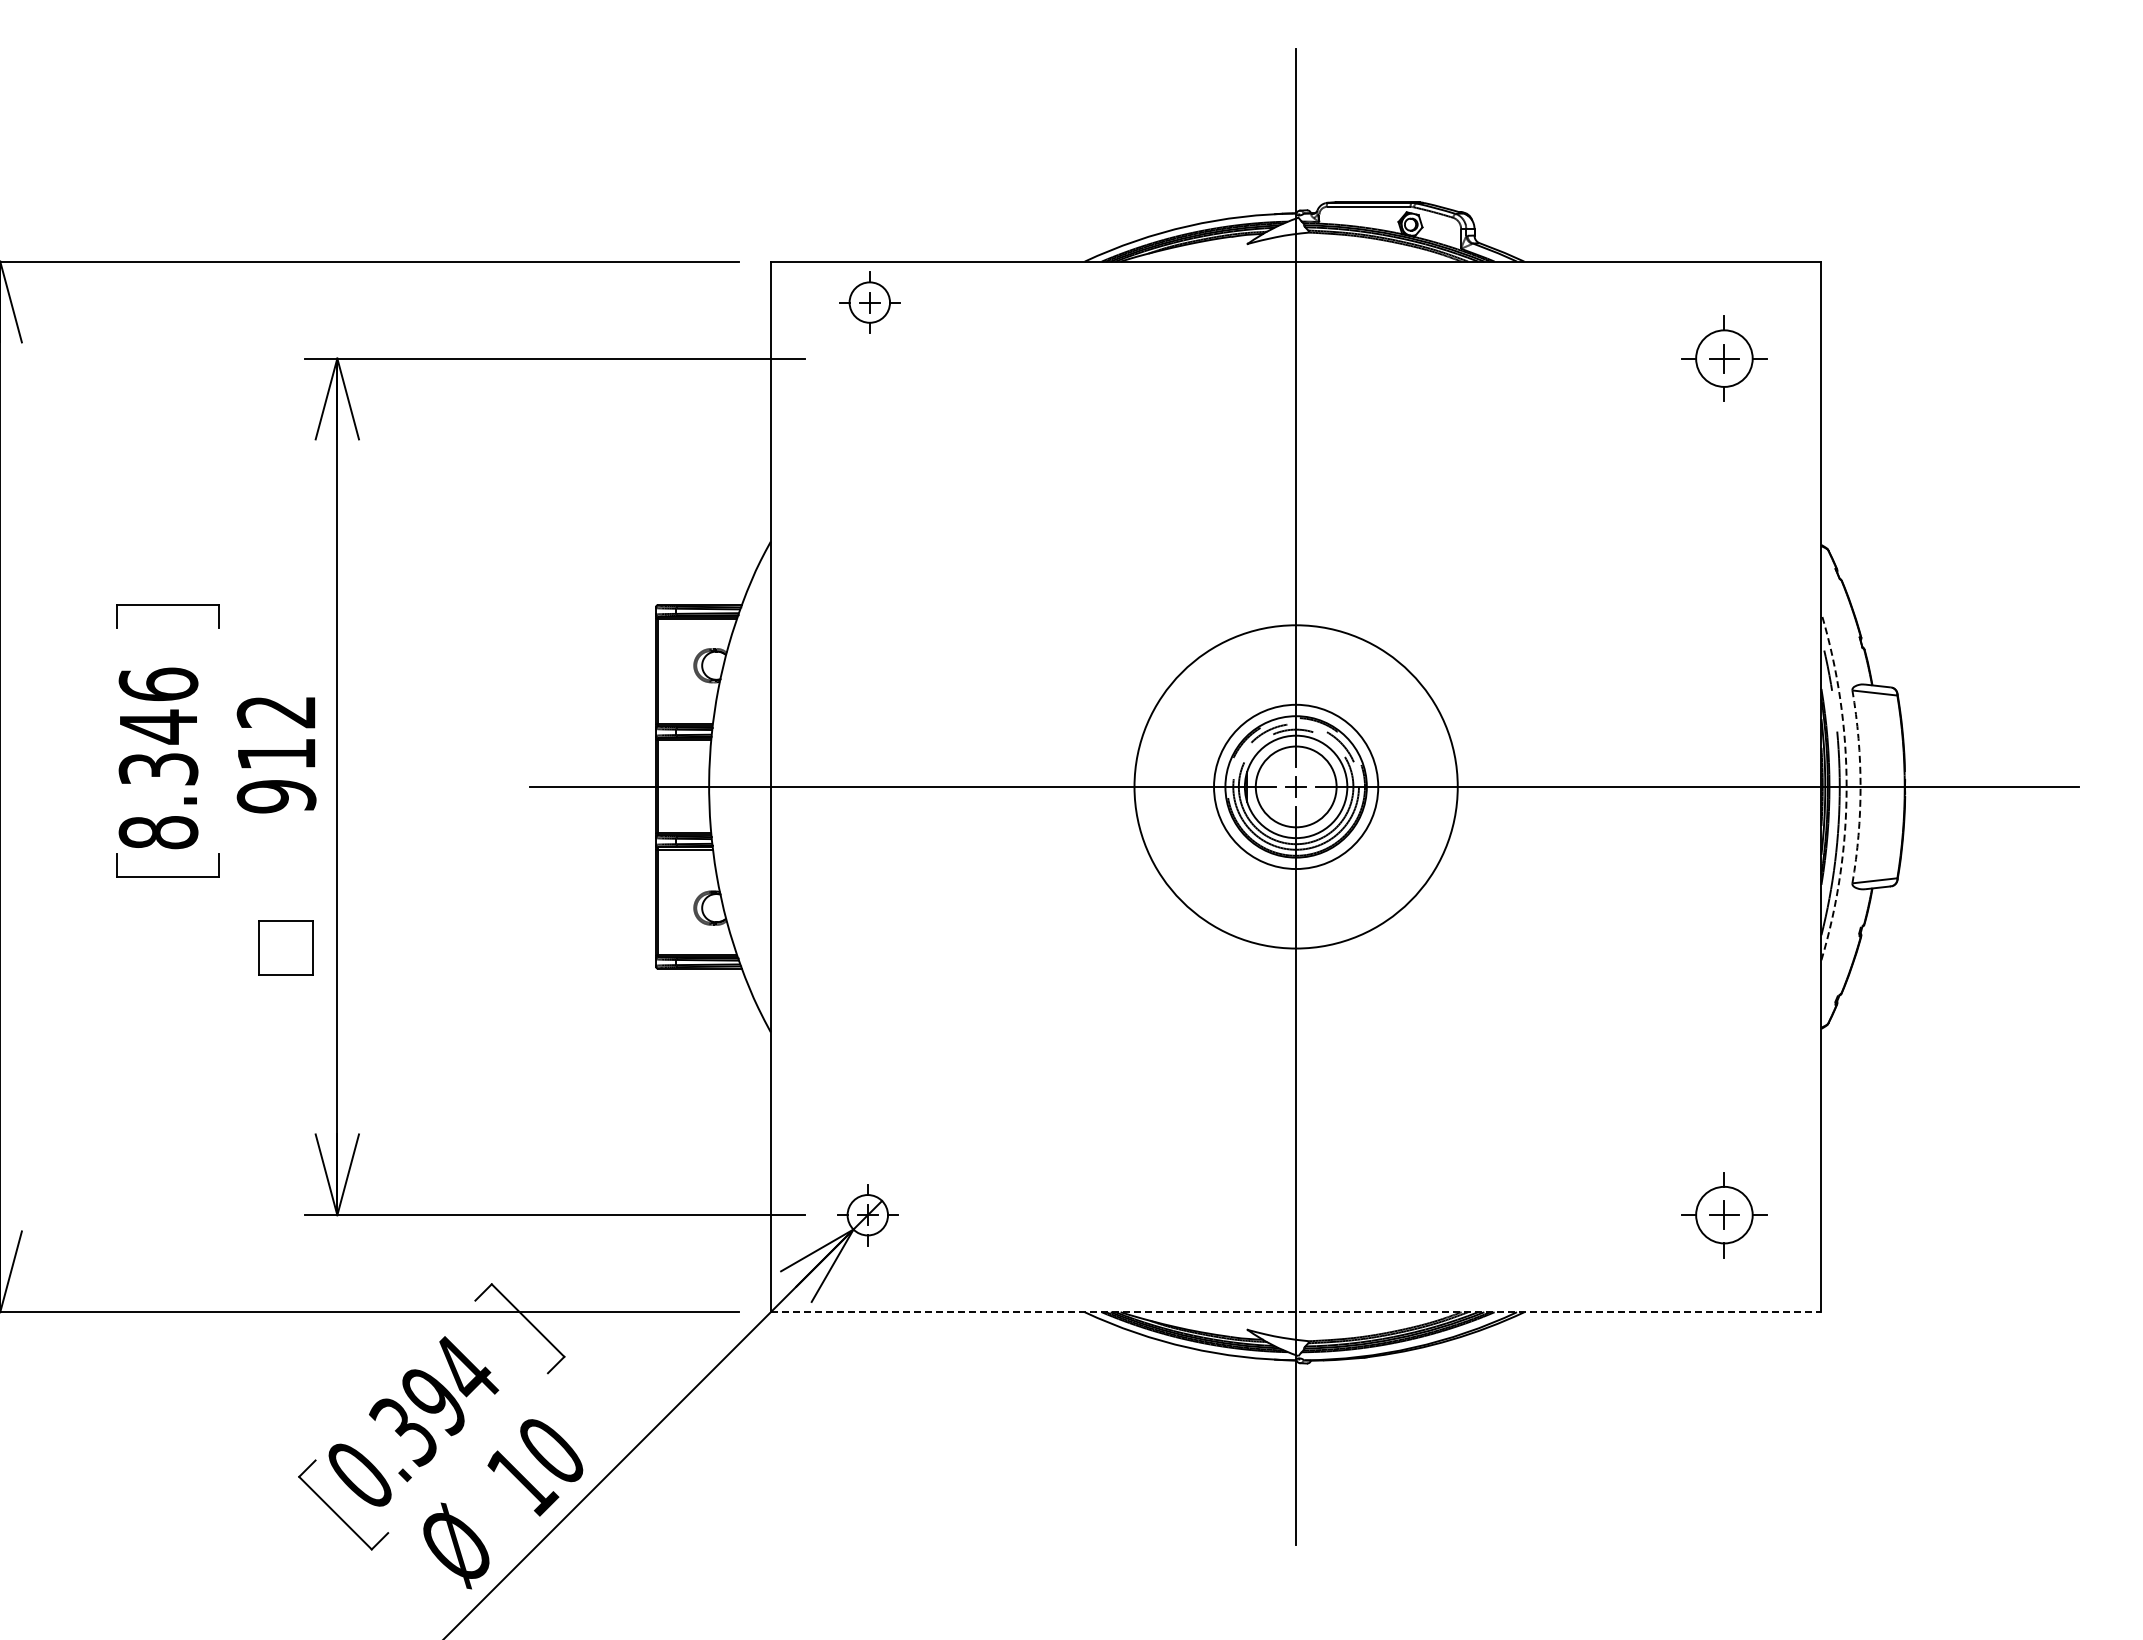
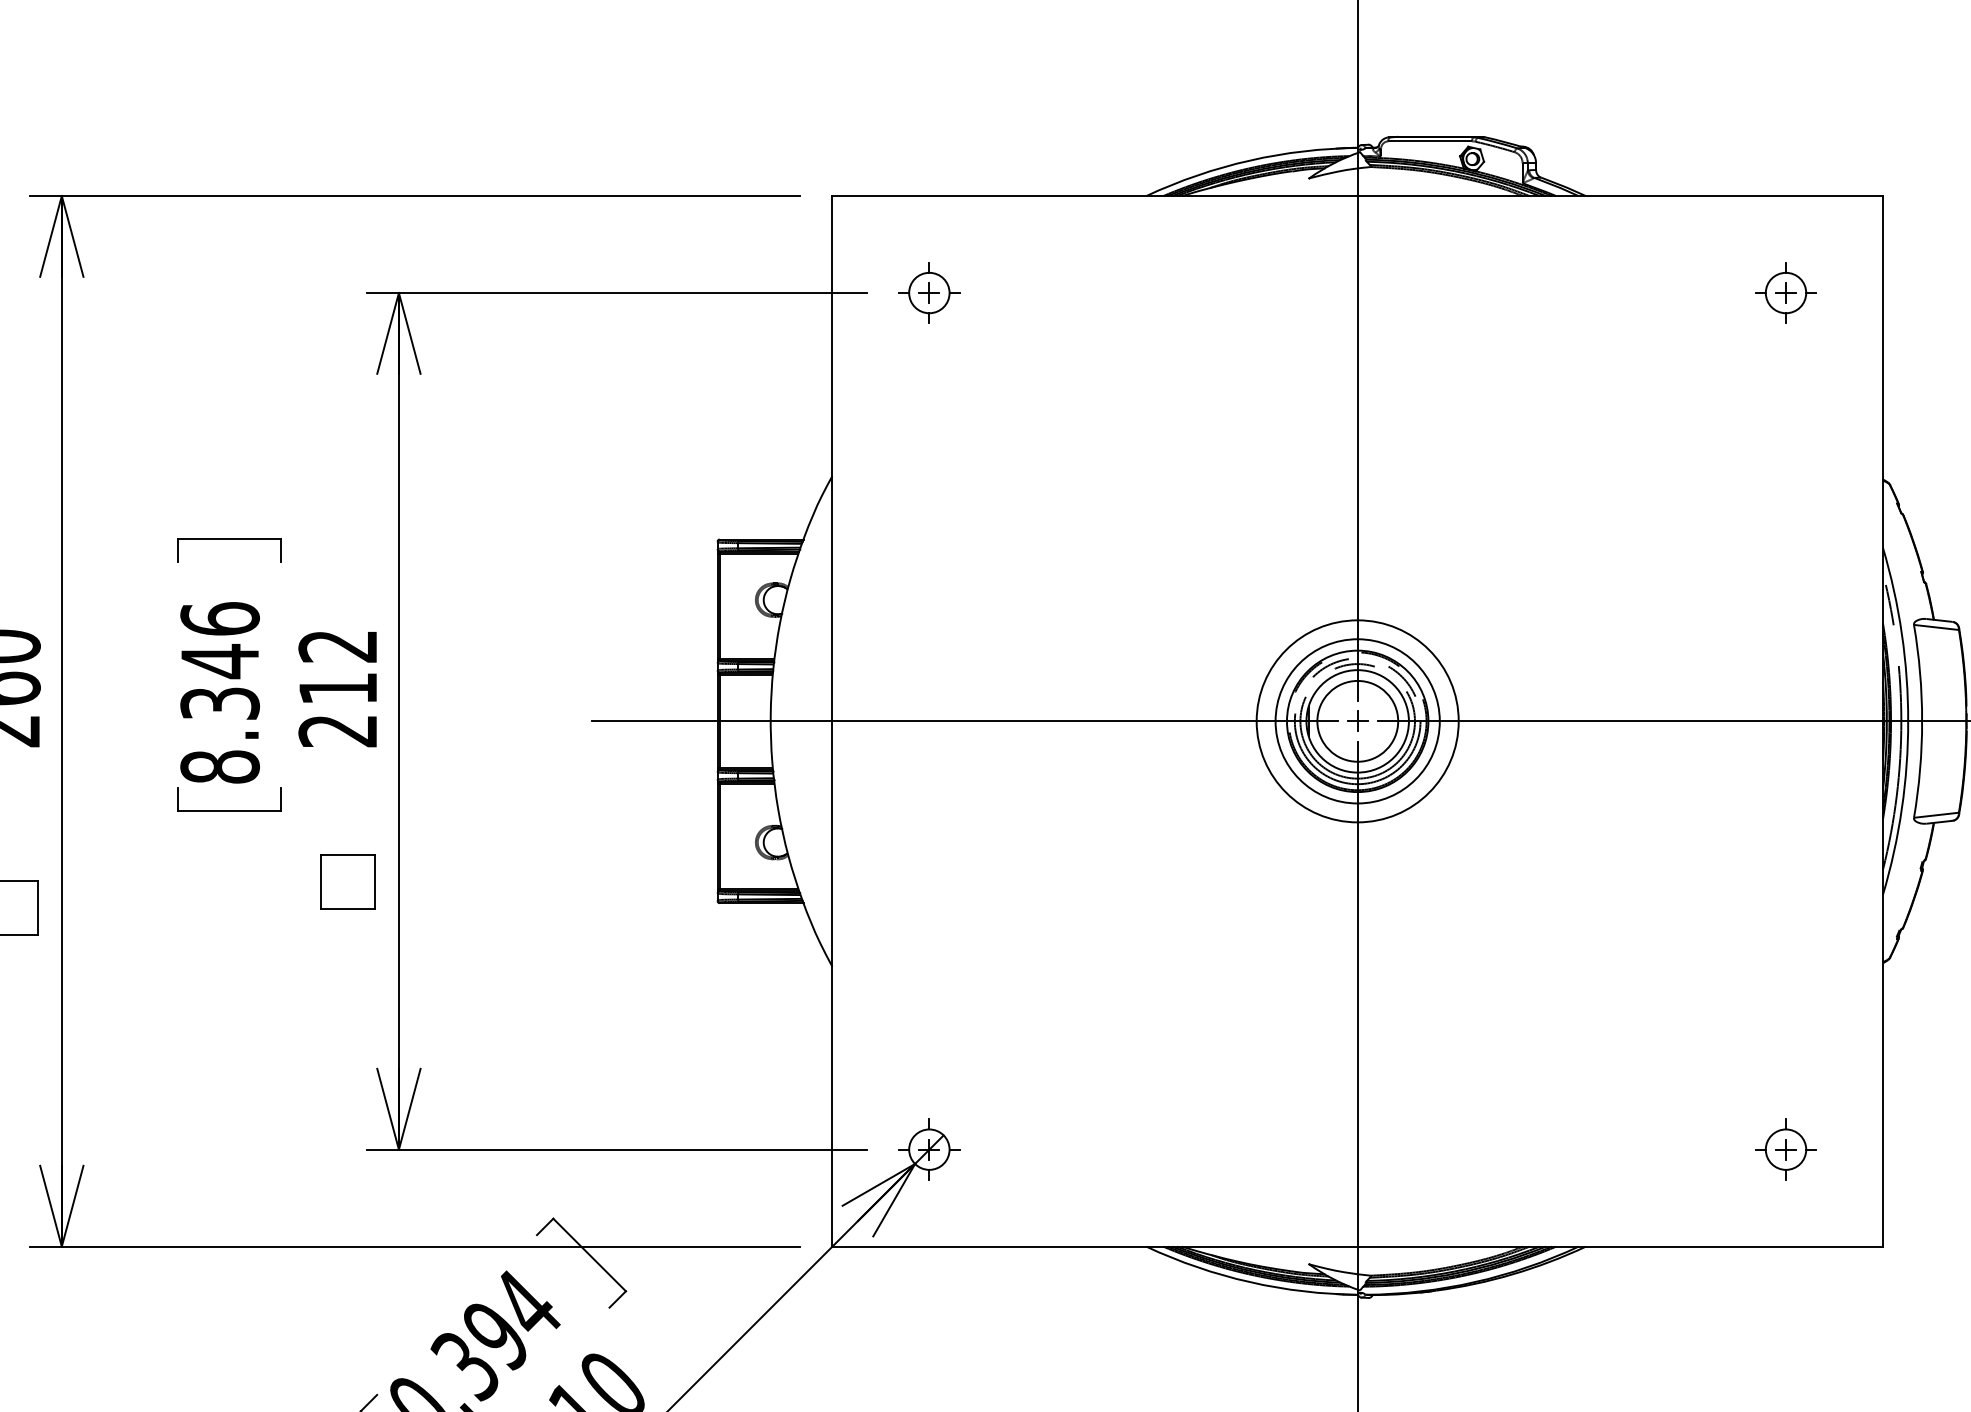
part: (869, 302) -> (929, 292), moved
part: (1724, 358) -> (1786, 292), size x0.71
circle: (1296, 786) -> (1358, 720), size x0.62
arc: (1846, 786) -> (1908, 720), dashed -> solid
arc: (1860, 786) -> (1922, 720), dashed -> solid
text: (276, 796) -> (338, 730), 912 -> 212
part: (1724, 1215) -> (1786, 1149), size x0.71
line: (1296, 1312) -> (1358, 1246), dashed -> solid

